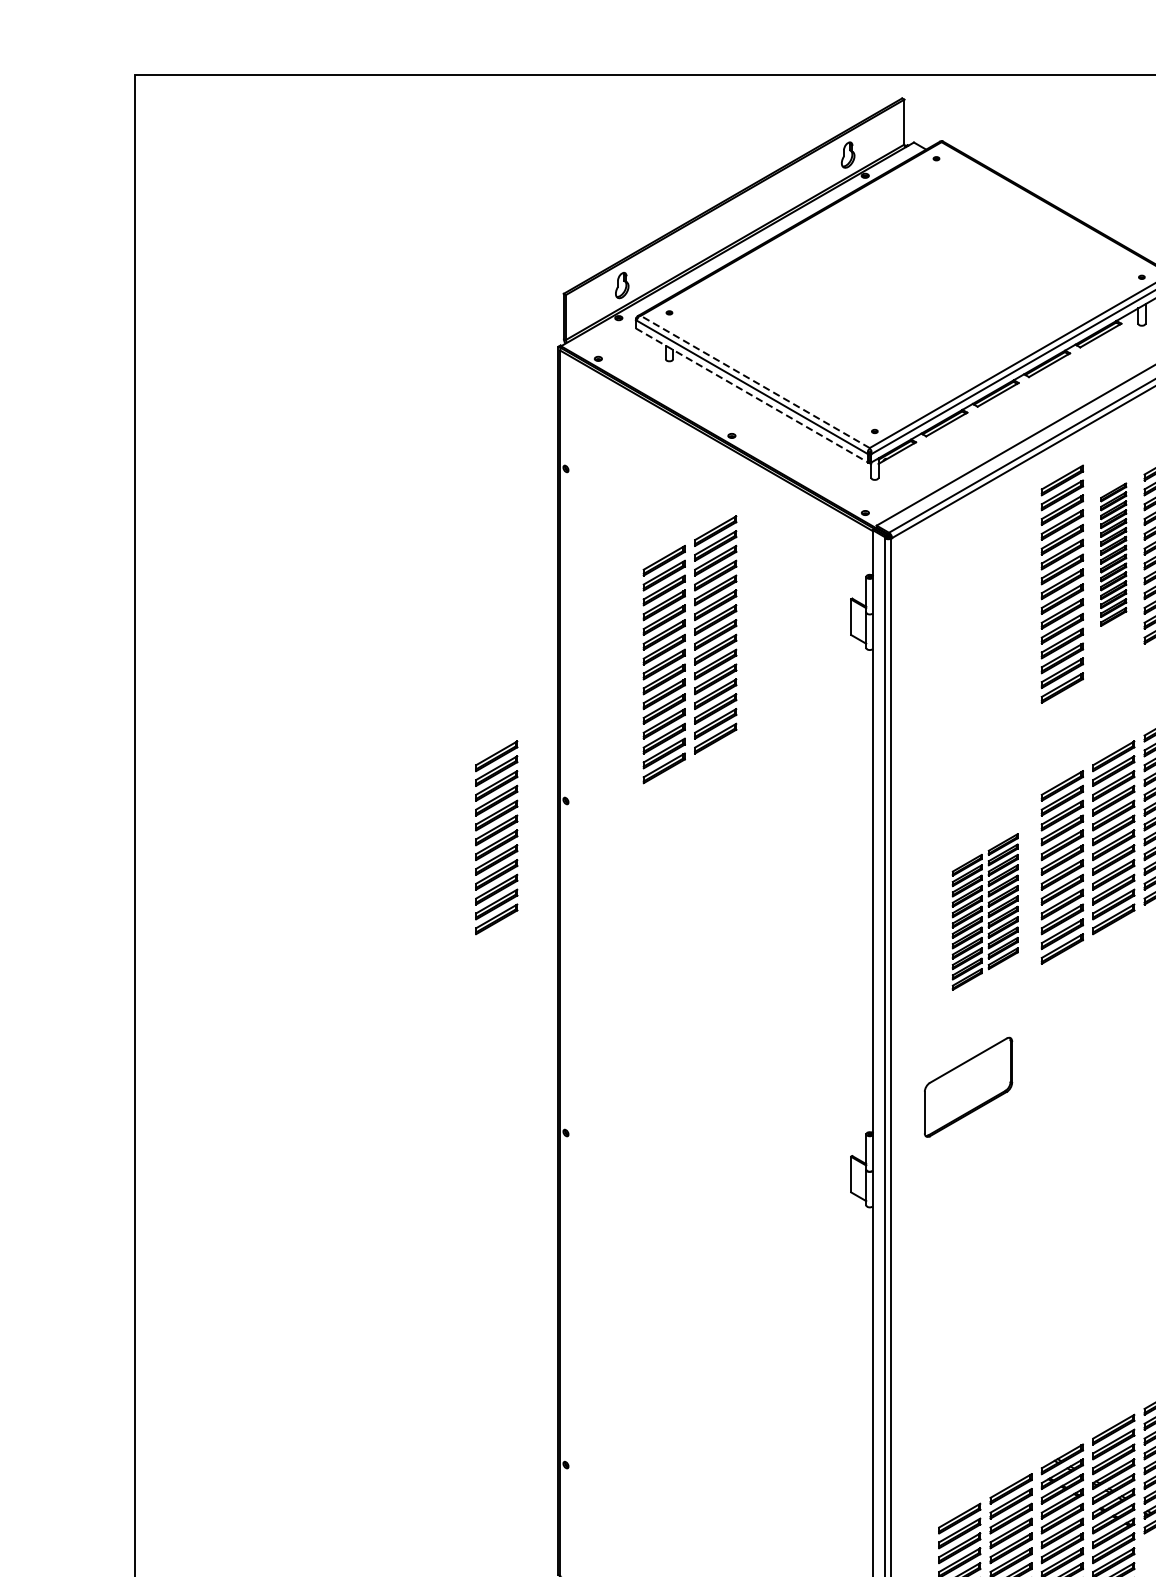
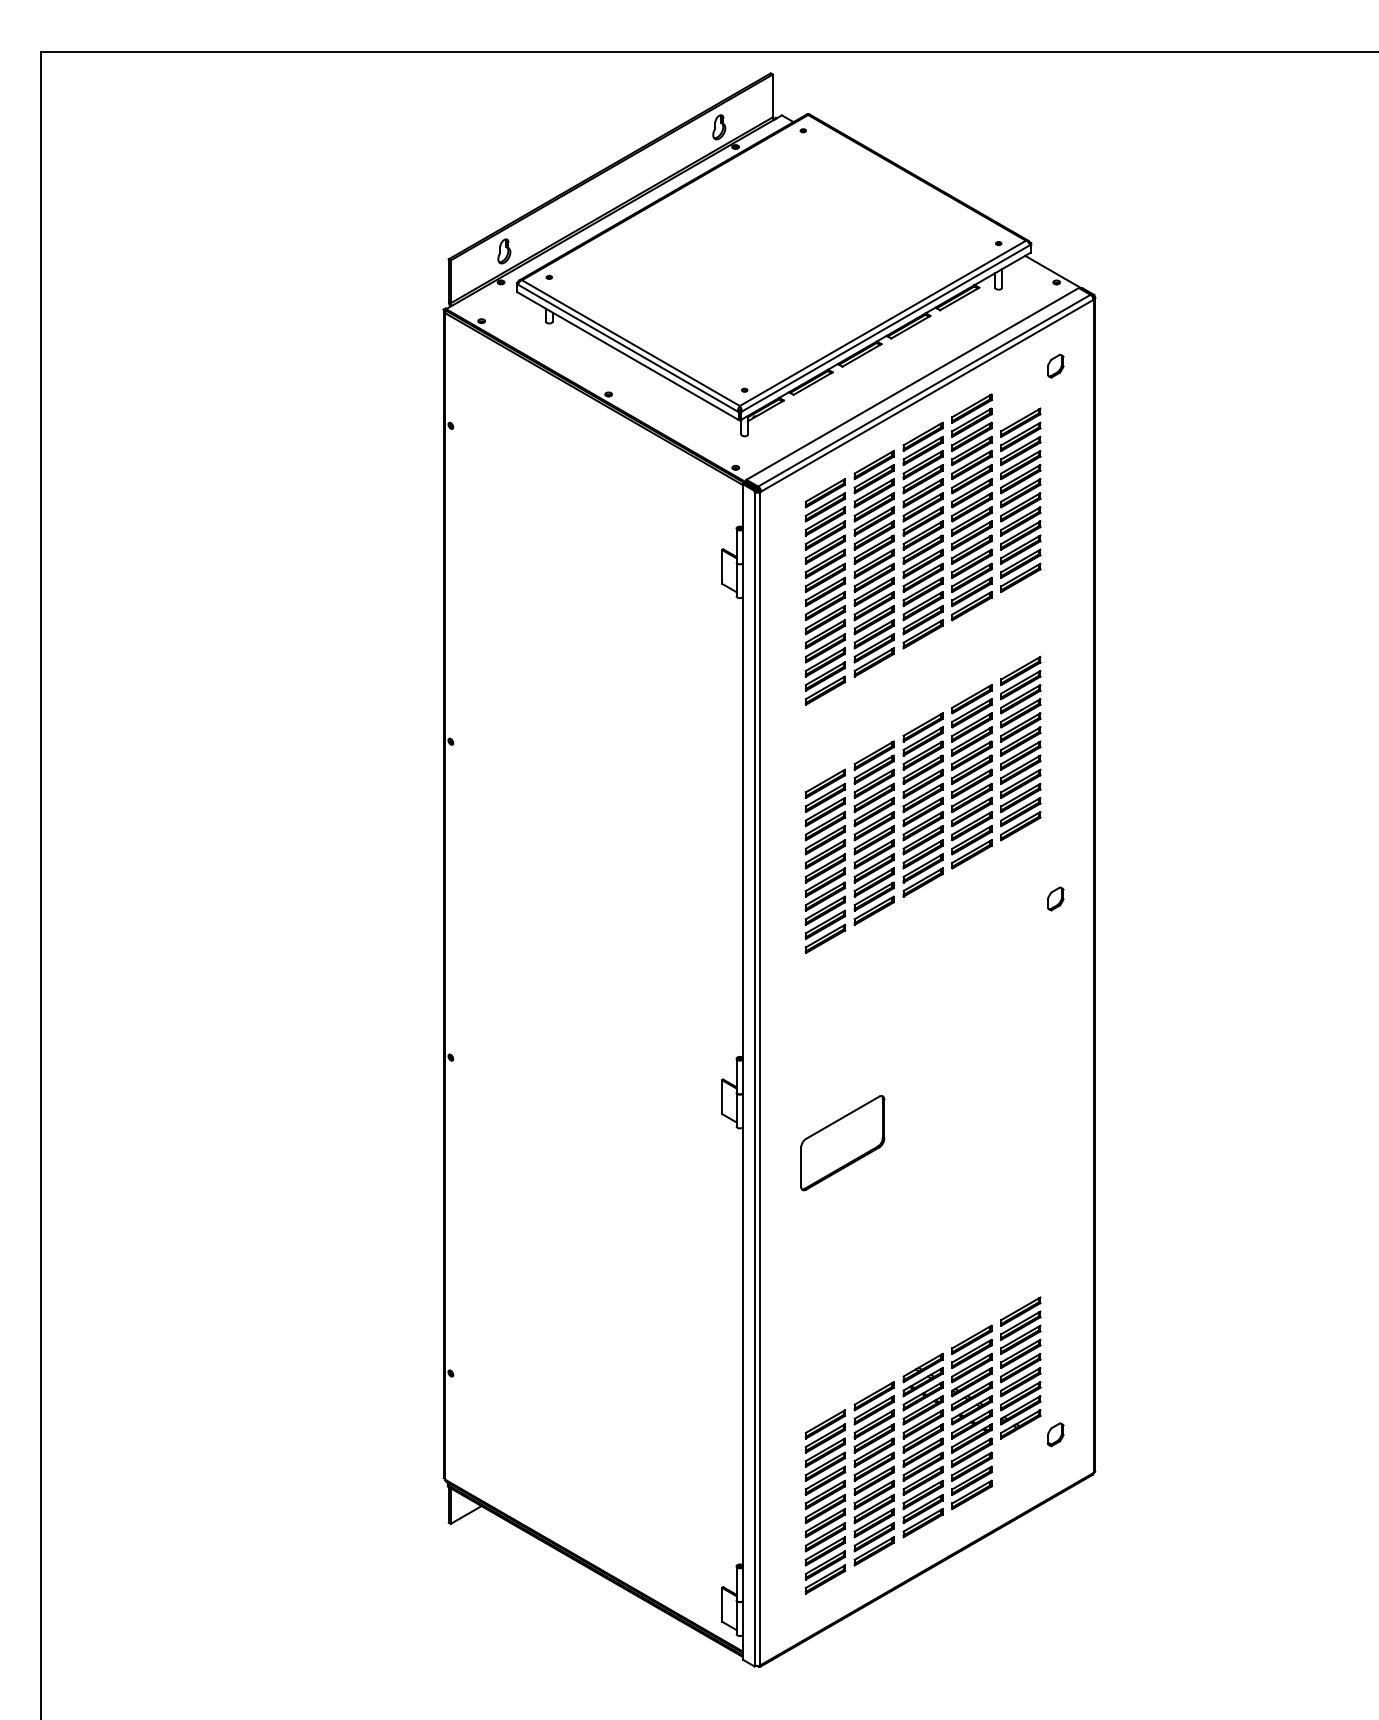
line: (754, 382) -> (630, 343), dashed -> solid
line: (752, 396) -> (628, 356), dashed -> solid
part: (1113, 554) -> (971, 507), size x1.67
part: (689, 649) -> (849, 577), moved
part: (496, 837) -> (384, 776), removed
part: (985, 912) -> (849, 847), size x1.43
part: (968, 1087) -> (842, 1143), moved

